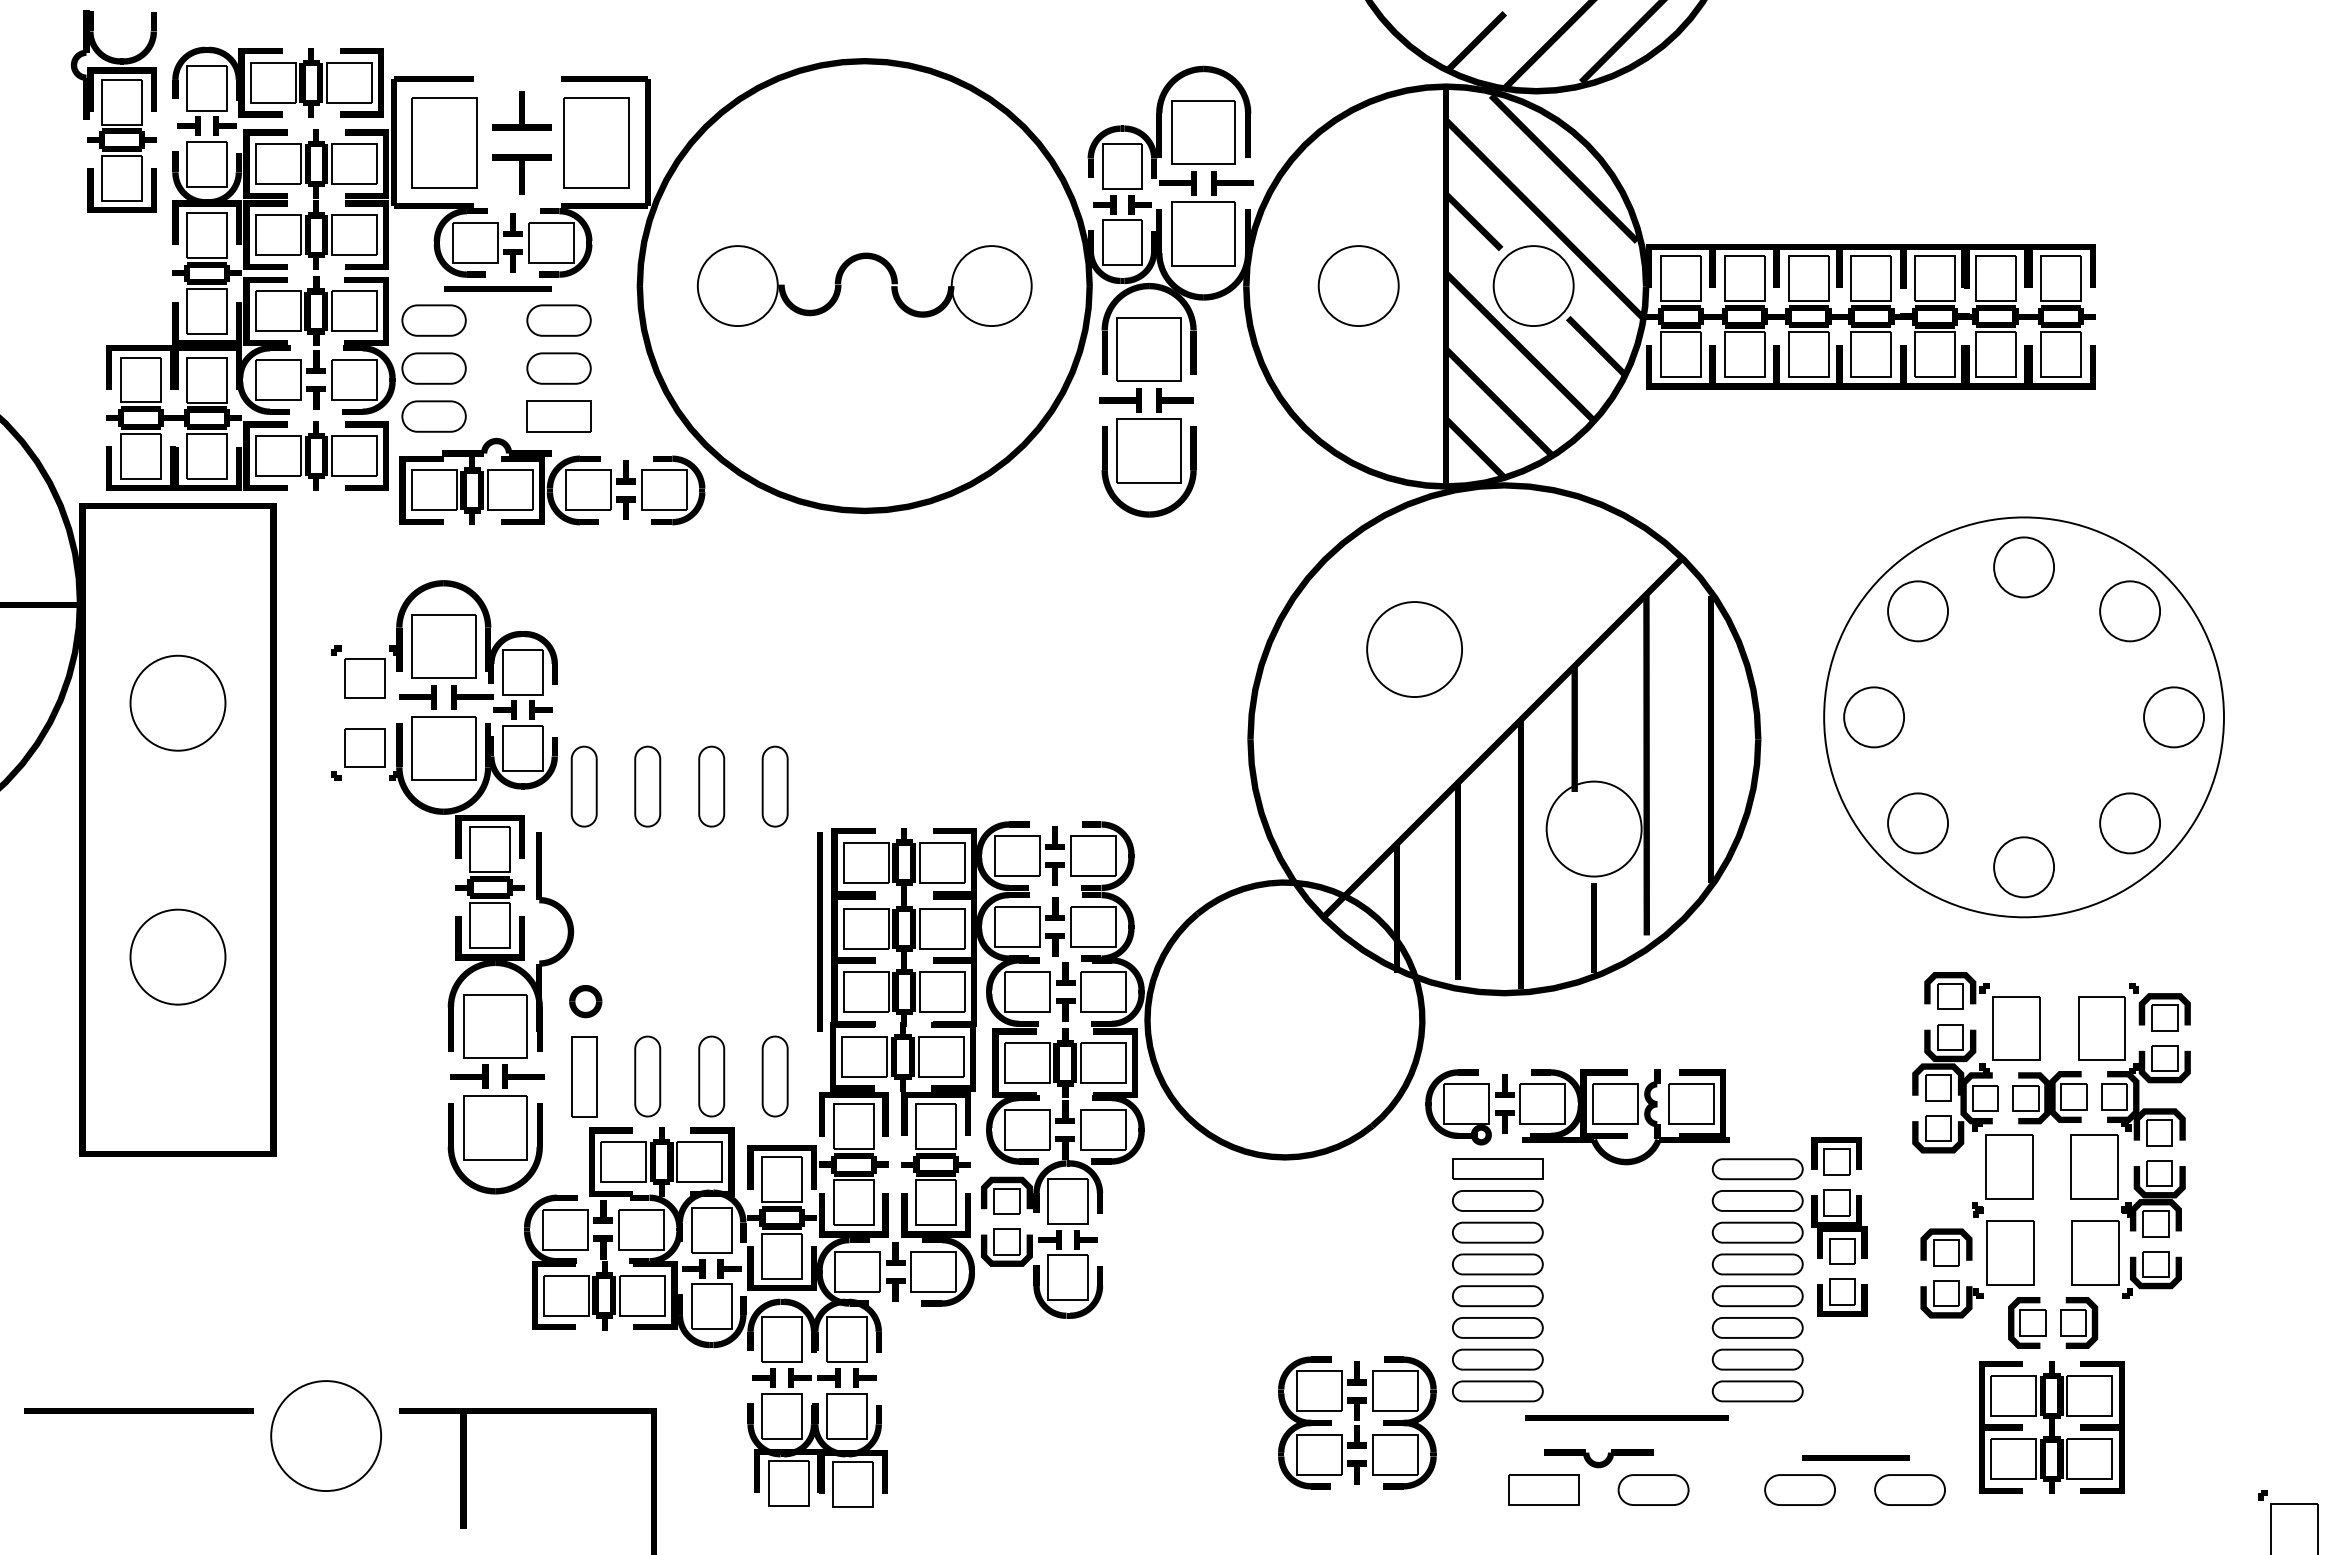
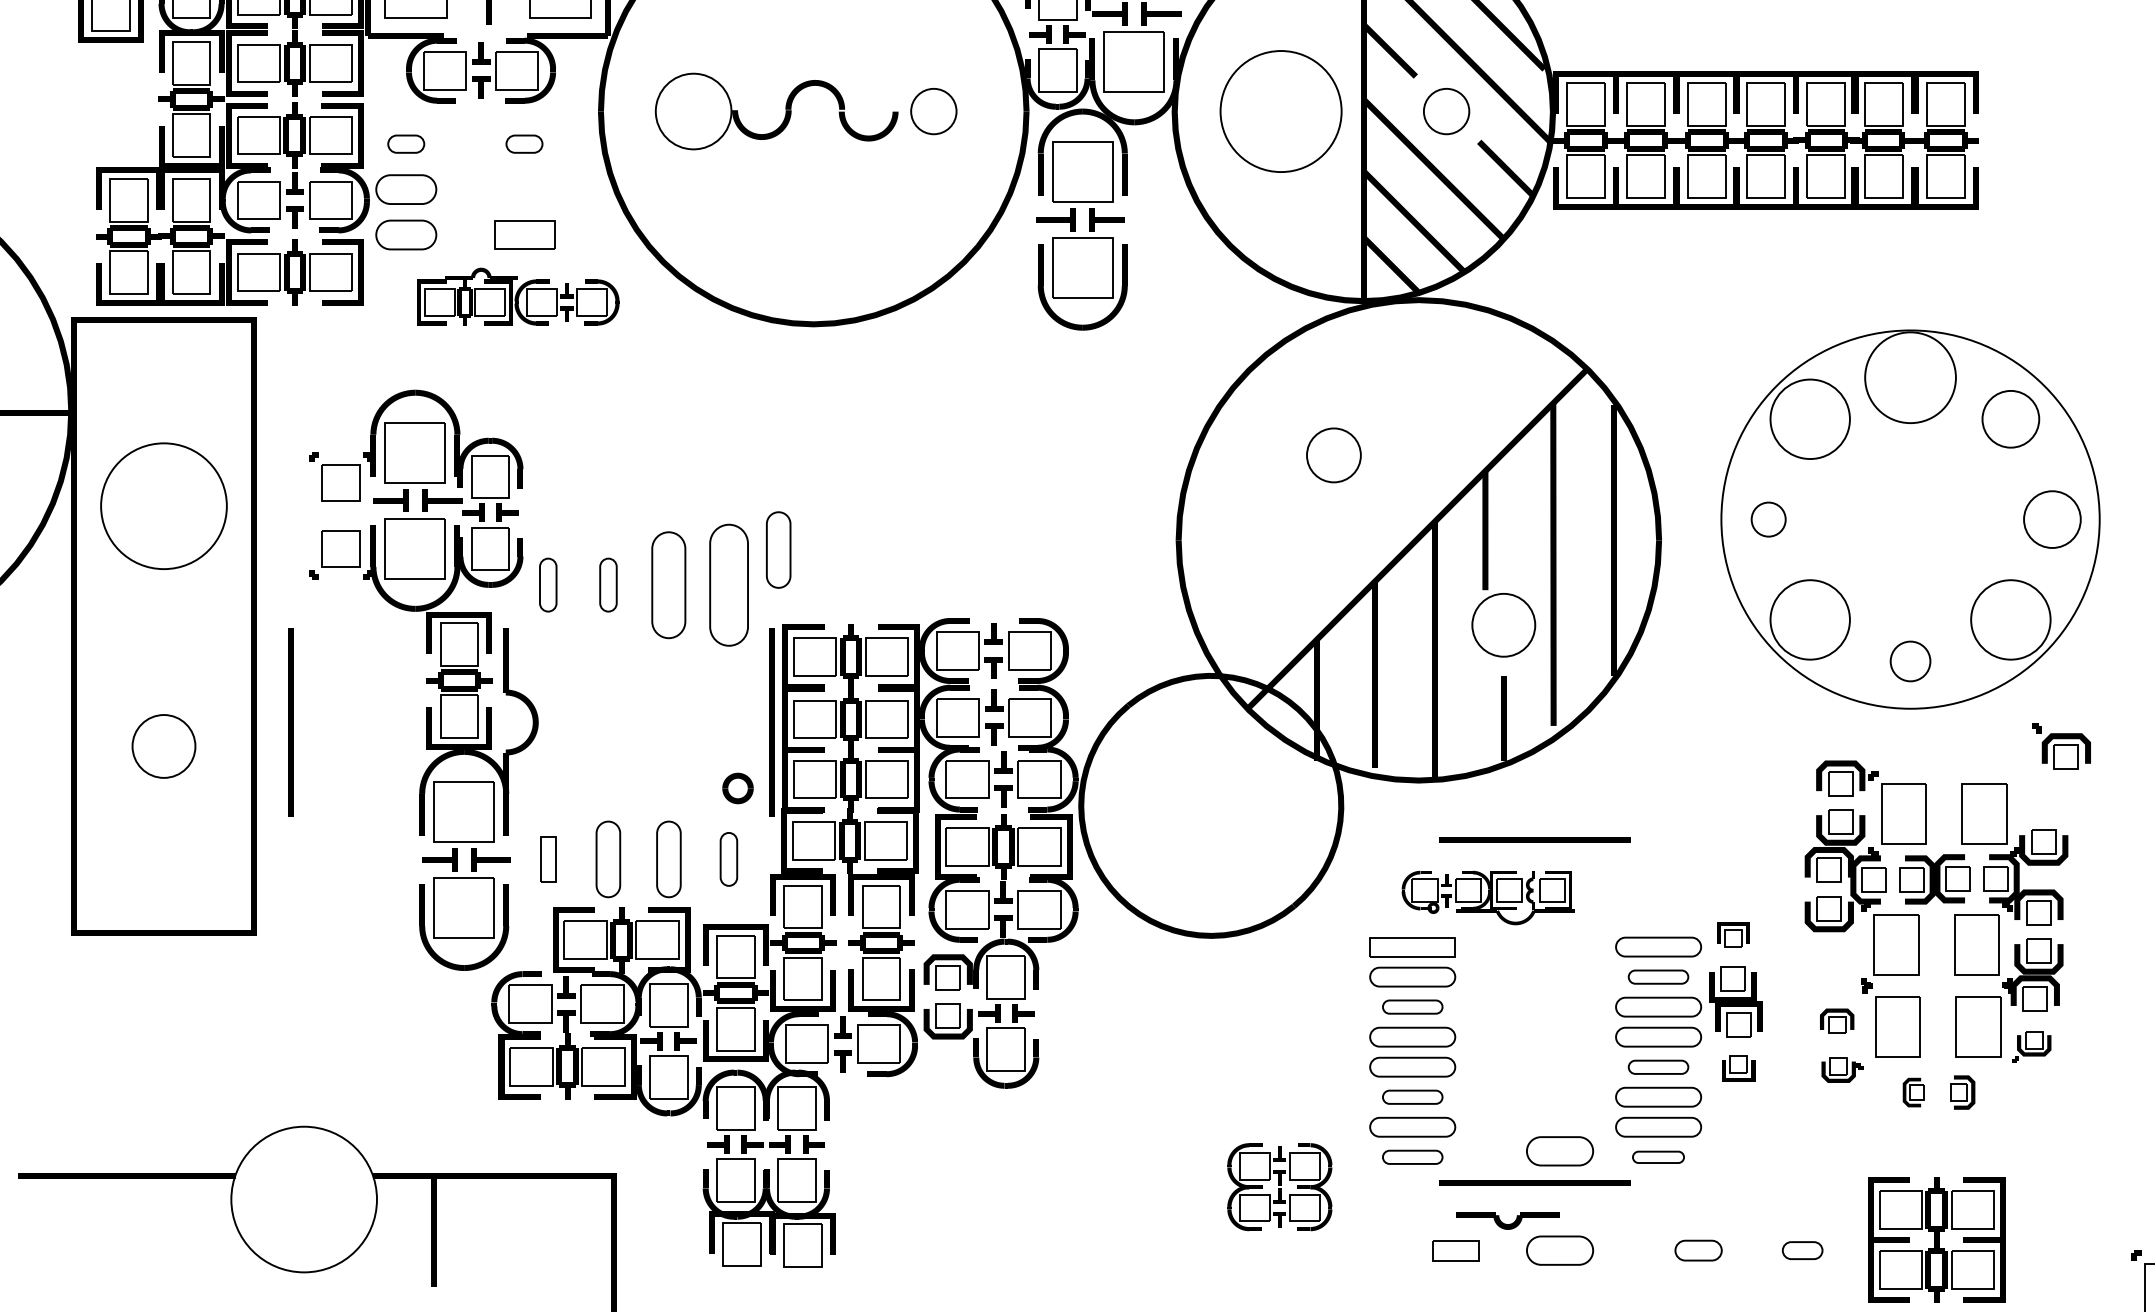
circle: (991, 286) -> (933, 111), size x0.6
circle: (1358, 286) -> (1280, 111), size x1.6
circle: (1533, 286) -> (1446, 111), size x0.6
line: (497, 288) -> (466, 113), removed
part: (433, 320) -> (405, 144), size x0.6
part: (558, 320) -> (523, 144), size x0.6
part: (558, 368) -> (523, 189), removed
part: (552, 481) -> (518, 296), size x0.7
circle: (2024, 567) -> (1910, 377), size x1.6
circle: (1918, 611) -> (1810, 419), size x1.4
circle: (1414, 649) -> (1333, 455), size x0.6
circle: (177, 702) -> (163, 505), size x1.4
circle: (1874, 717) -> (1769, 519), size x0.6
part: (827, 749) -> (778, 550), added
part: (583, 786) -> (547, 585), size x0.7
part: (647, 786) -> (608, 585), size x0.7
part: (711, 786) -> (668, 585), size x1.4
part: (774, 786) -> (728, 585), size x1.6
circle: (1918, 823) -> (1810, 620), size x1.4
circle: (2130, 823) -> (2011, 620), size x1.4
circle: (1593, 828) -> (1503, 624), size x0.7
circle: (2024, 867) -> (1910, 661), size x0.7
line: (311, 931) -> (290, 722), added
circle: (177, 956) -> (163, 745), size x0.7
part: (585, 1001) -> (737, 788), moved
part: (2159, 1007) -> (2061, 746), moved
line: (1626, 1055) -> (1534, 839), added
part: (584, 1076) -> (548, 859), size x0.6
part: (774, 1076) -> (728, 859), size x0.7
part: (1577, 1117) -> (1488, 898), size x0.6
part: (1836, 1156) -> (1733, 935), size x0.7
part: (1757, 1200) -> (1658, 976), size x0.7
part: (1497, 1232) -> (1412, 1006), size x0.7
part: (1946, 1247) -> (1837, 1021), size x0.7
part: (2151, 1274) -> (2031, 1046), size x0.7
part: (1757, 1296) -> (1658, 1067), size x0.7
part: (1842, 1297) -> (1738, 1068), size x0.7
part: (1951, 1299) -> (1841, 1070), size x0.7
part: (2027, 1322) -> (1913, 1092), size x0.6
part: (2079, 1322) -> (1963, 1092), size x0.7
part: (1497, 1327) -> (1412, 1096), size x0.7
part: (1653, 1384) -> (1559, 1150), added
part: (1497, 1391) -> (1412, 1157), size x0.7
part: (1757, 1391) -> (1658, 1157), size x0.6
part: (1357, 1422) -> (1279, 1186), size x0.7
part: (2051, 1427) -> (1936, 1239), moved
circle: (326, 1436) -> (304, 1199), size x1.4
line: (1855, 1457) -> (1751, 1219), removed
part: (1543, 1489) -> (1455, 1250), size x0.7
part: (1799, 1489) -> (1698, 1250), size x0.7
part: (1909, 1489) -> (1802, 1250), size x0.6

